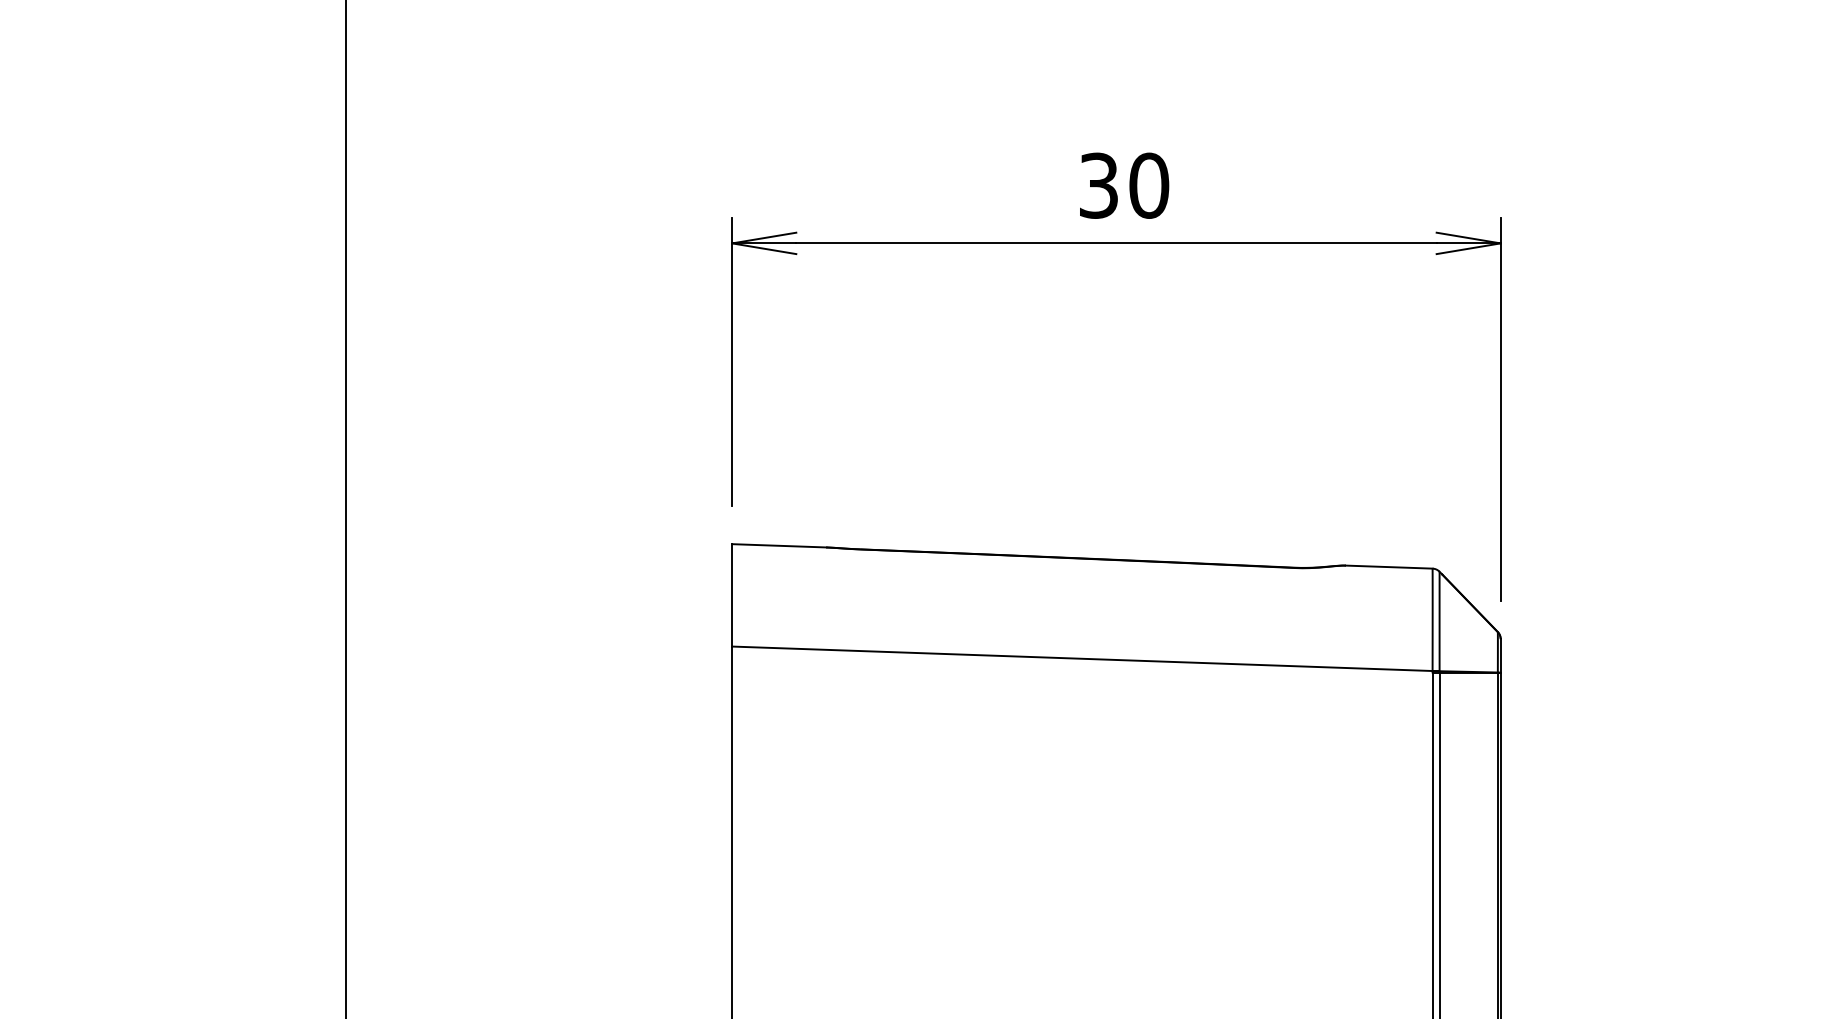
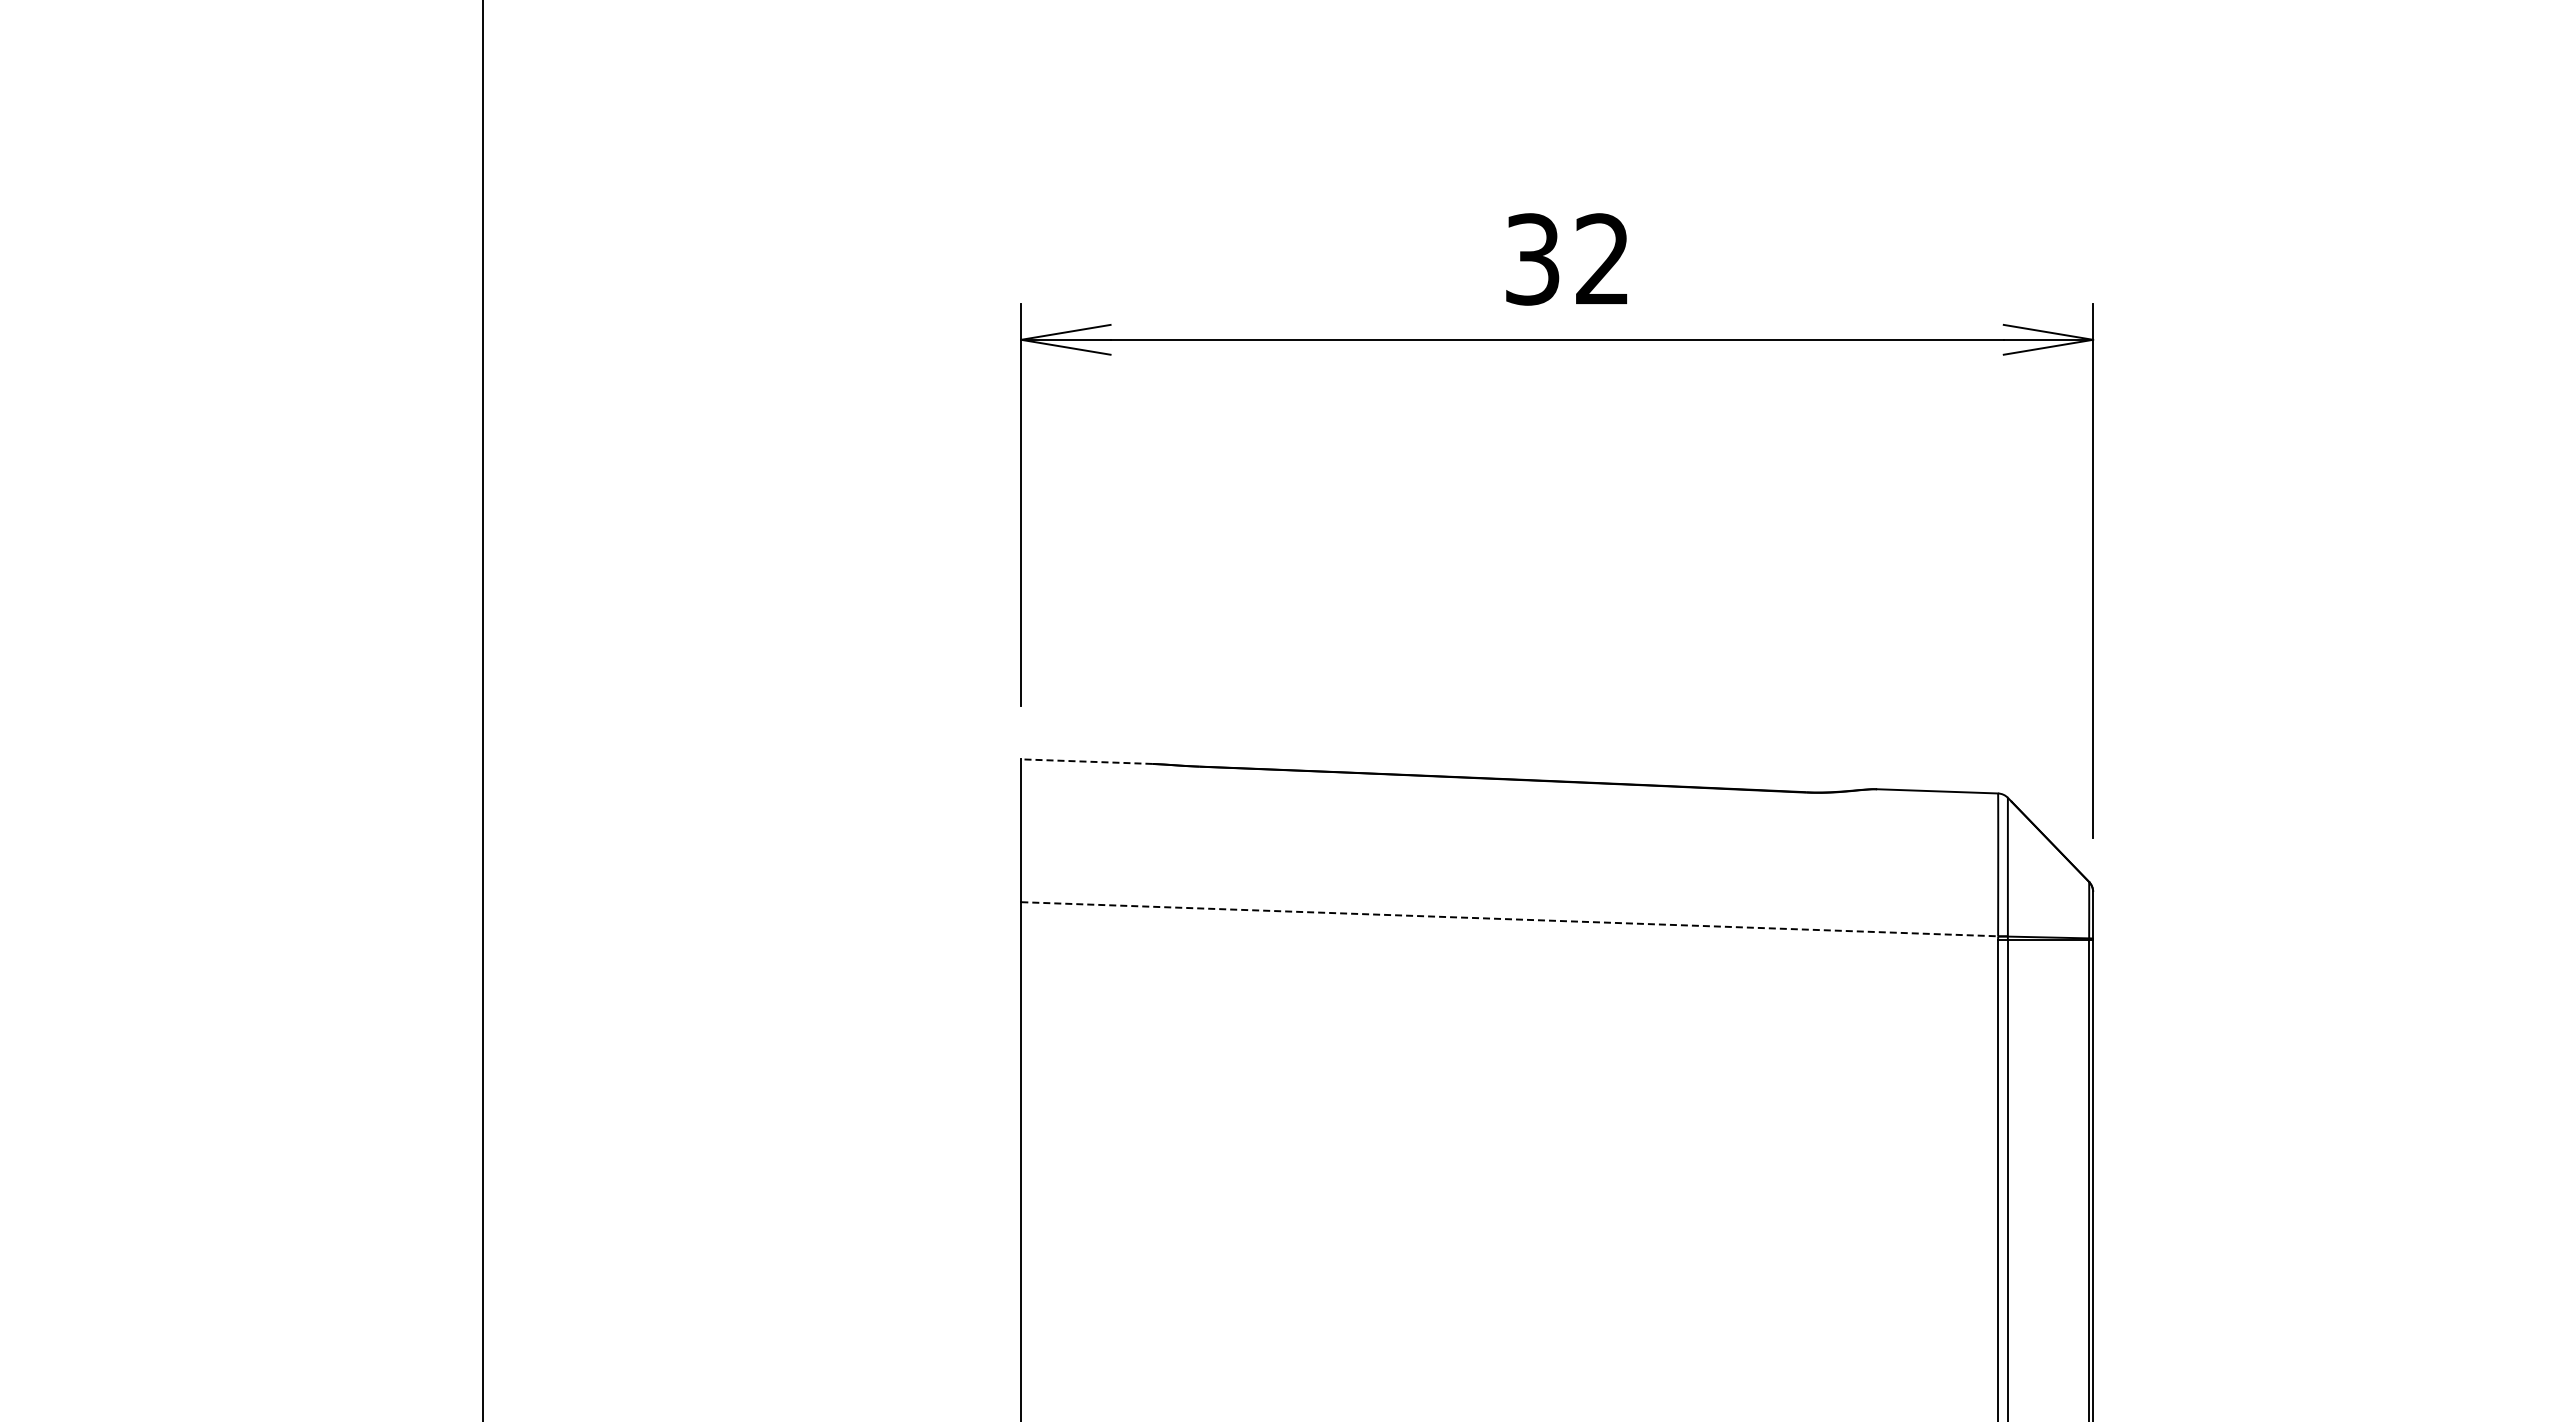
text: (1148, 185) -> (1602, 259), 30 -> 32
line: (779, 545) -> (1086, 761), solid -> dashed
line: (1082, 658) -> (1509, 919), solid -> dashed

